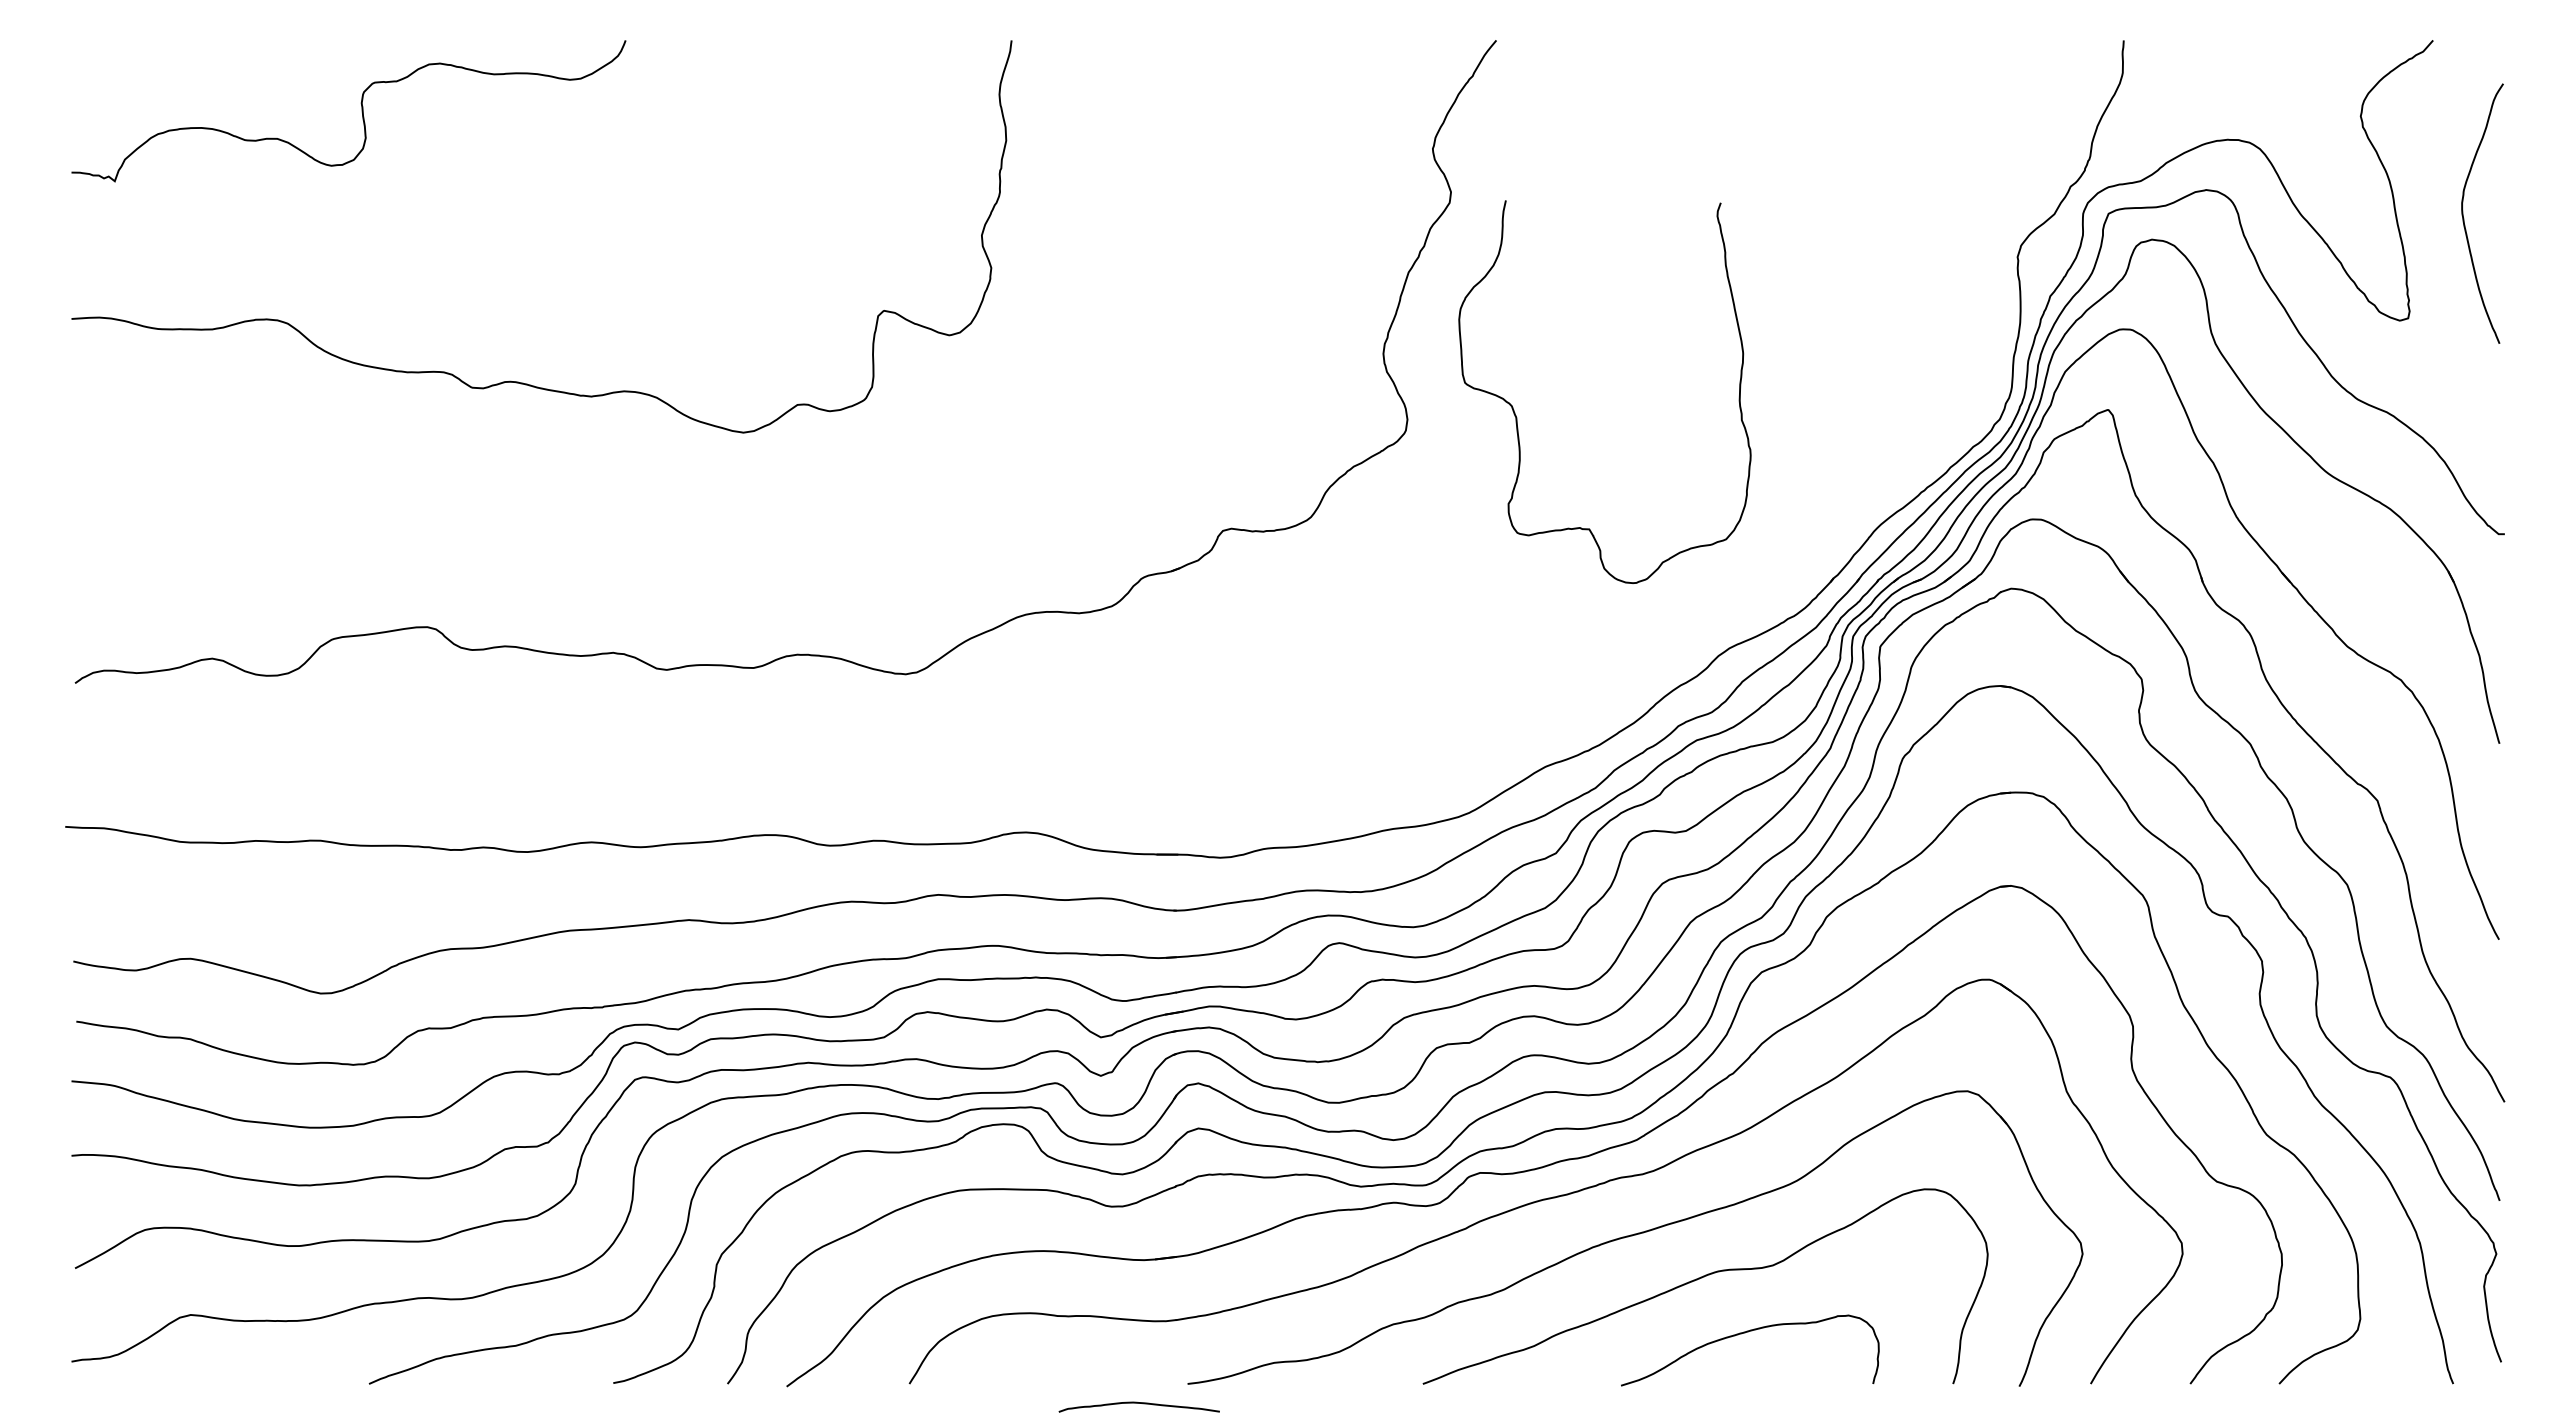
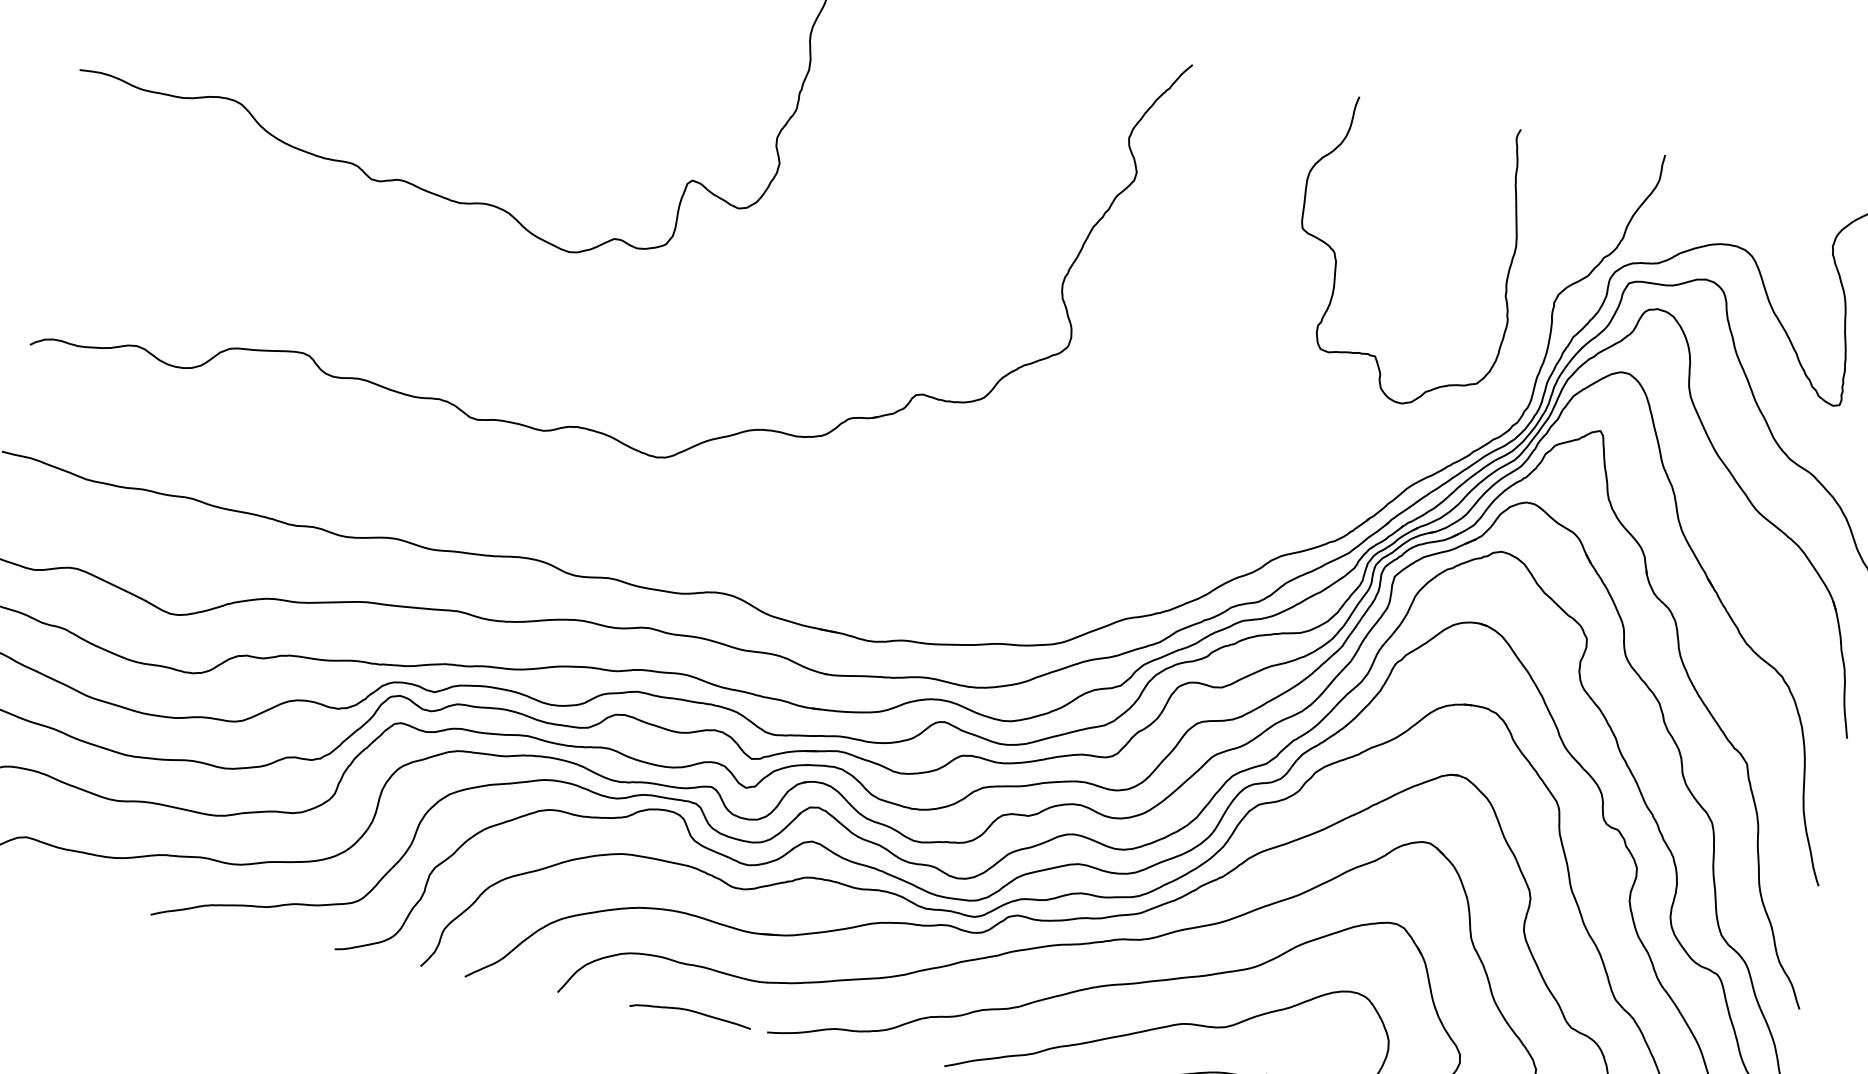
curve: (1517, 417) -> (1337, 261), moved
curve: (1138, 1403) -> (690, 1011), moved

